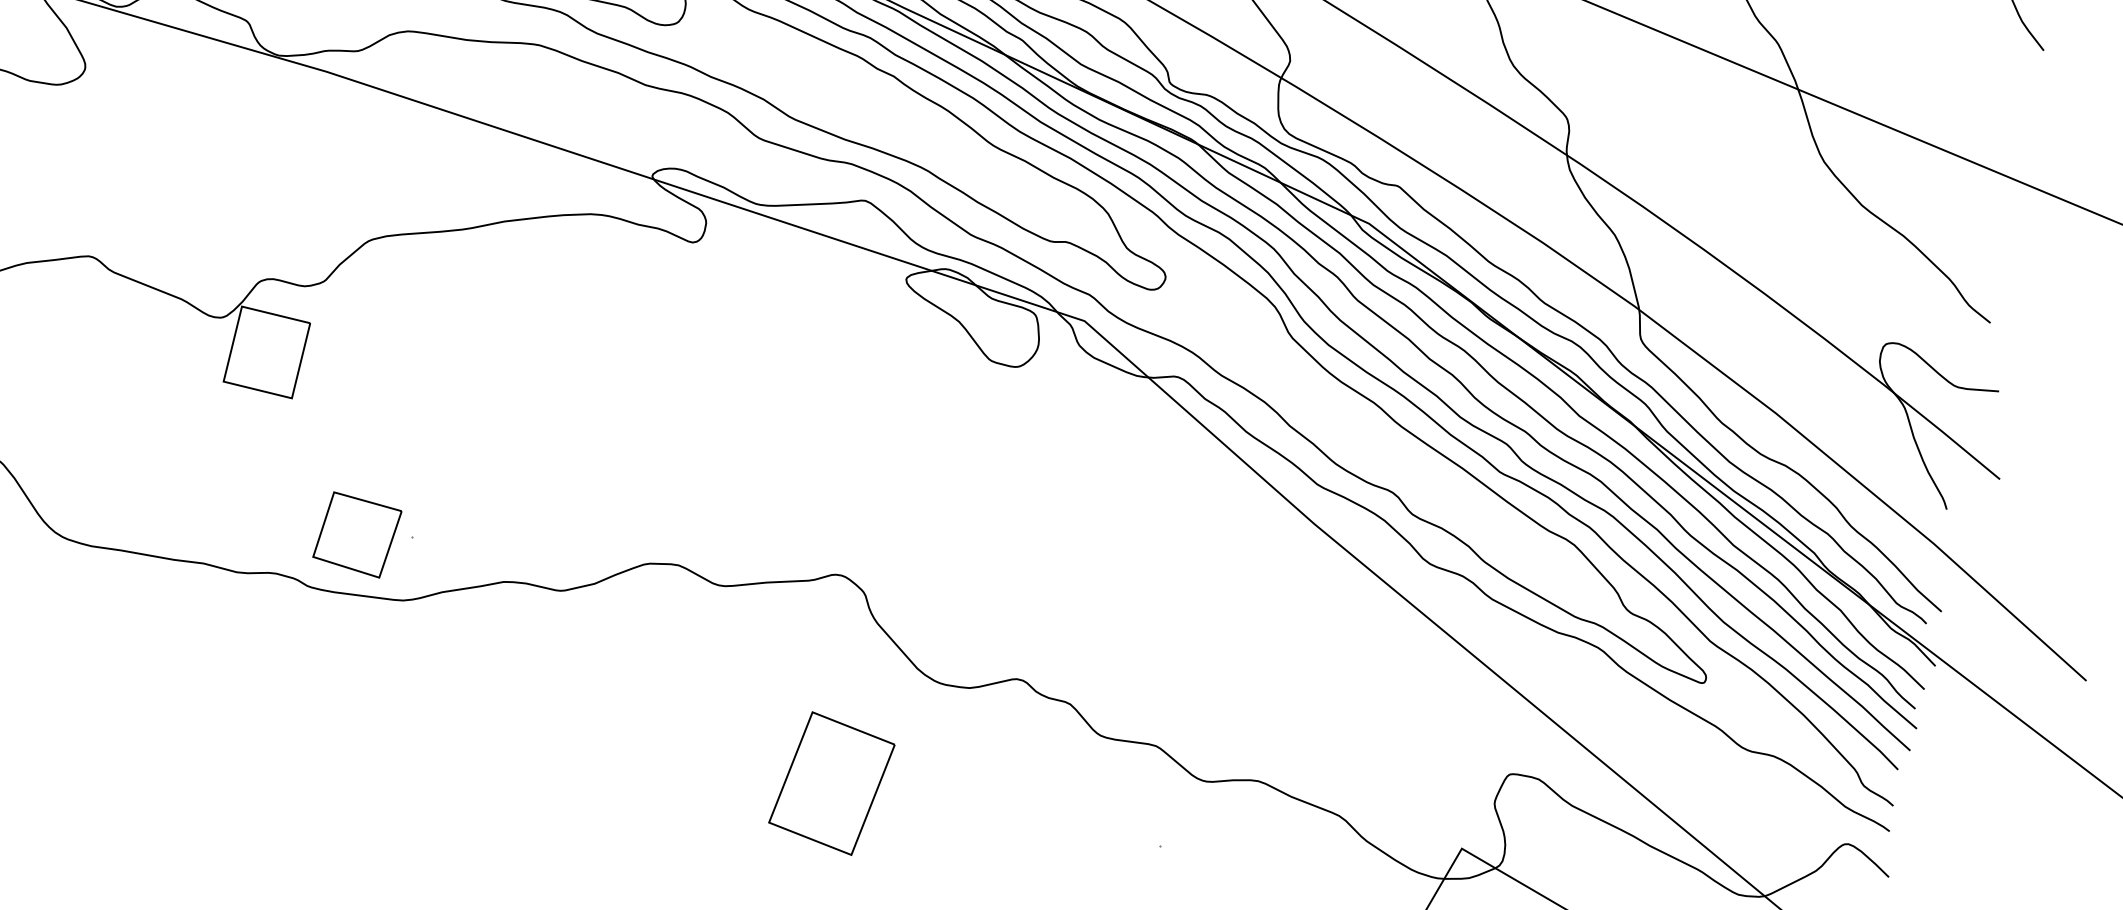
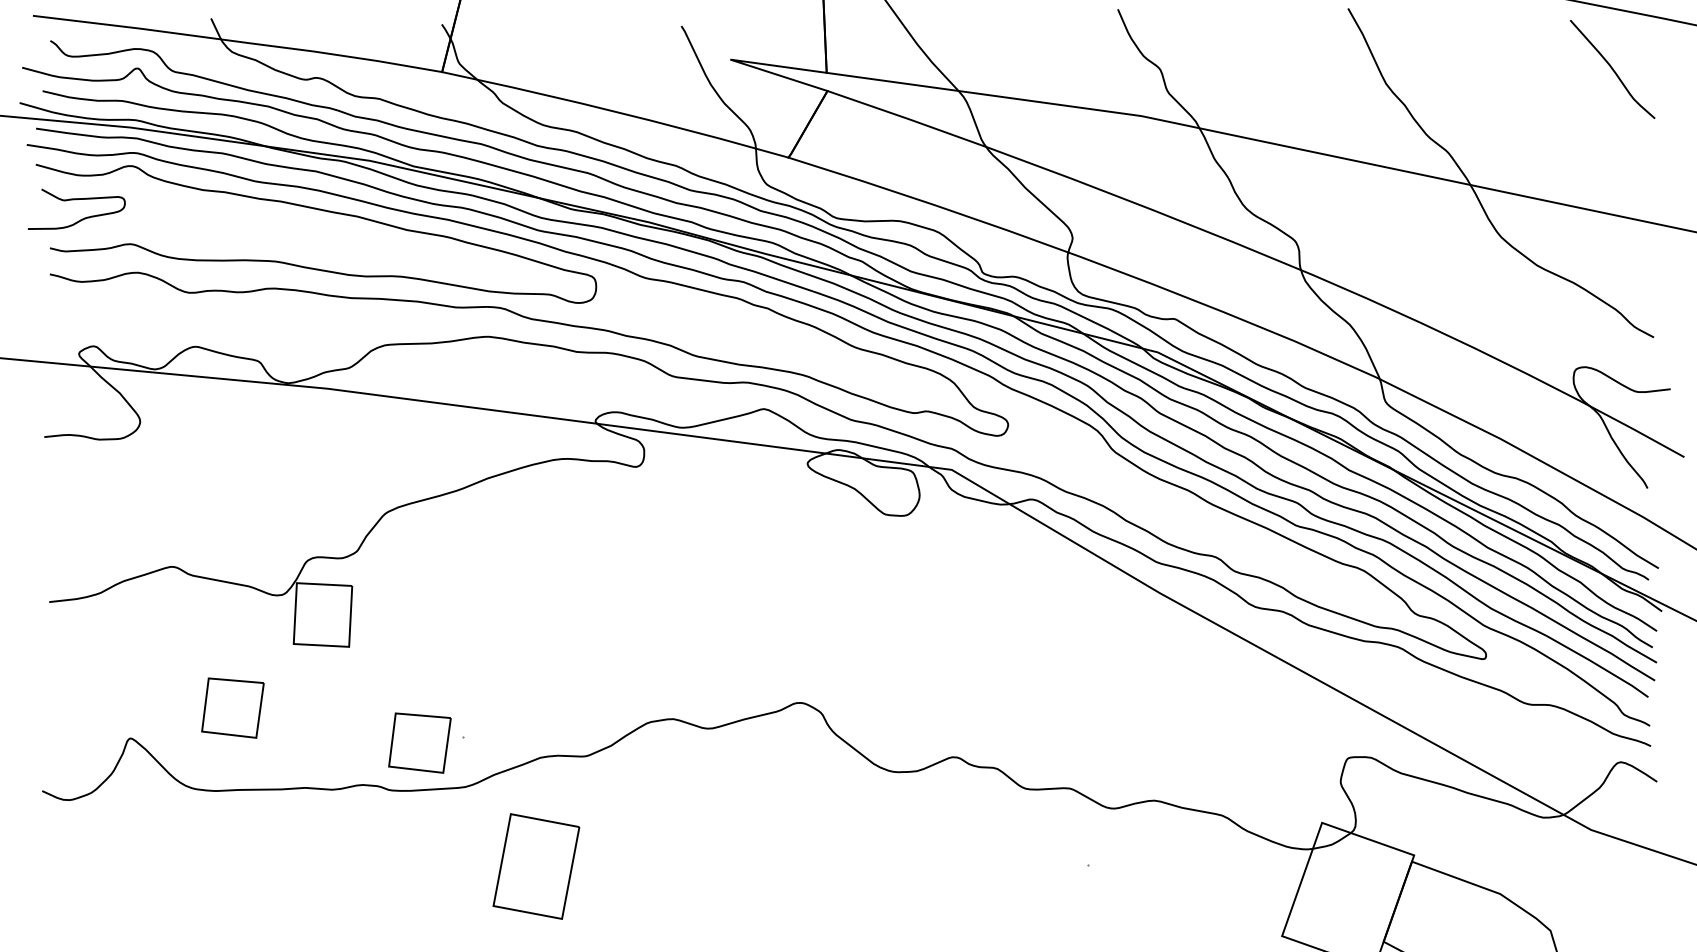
part: (132, 446) -> (232, 707), added
part: (832, 783) -> (536, 866), moved

